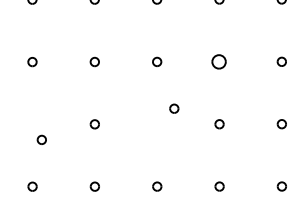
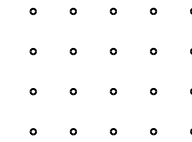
part: (219, 61) -> (153, 51), size x0.62
part: (172, 108) -> (112, 91), moved
part: (40, 139) -> (32, 91), moved

